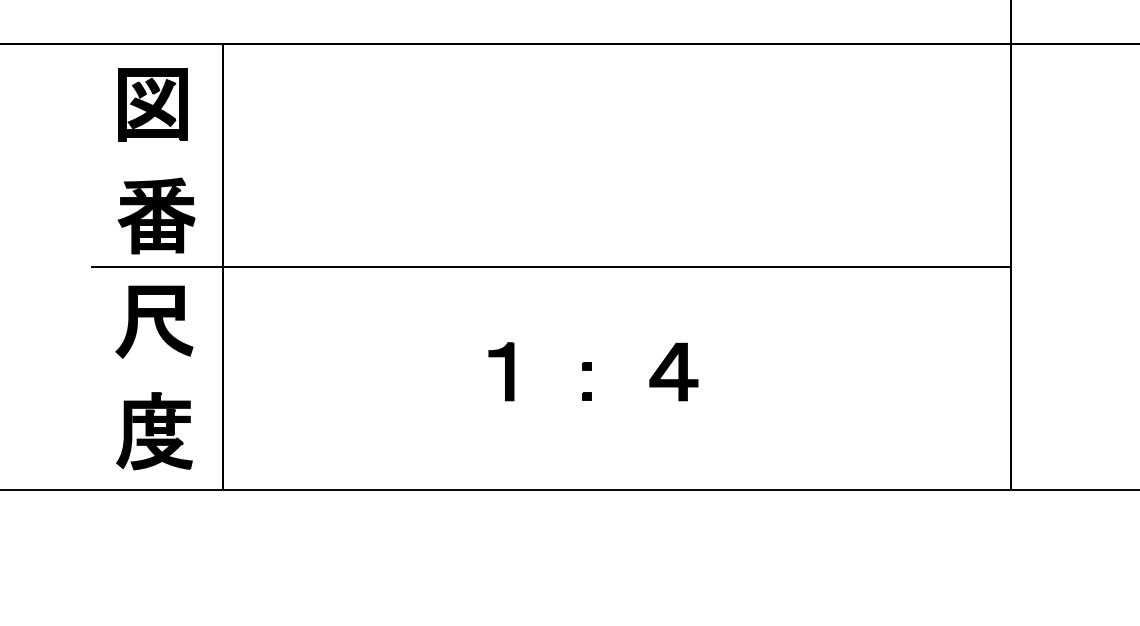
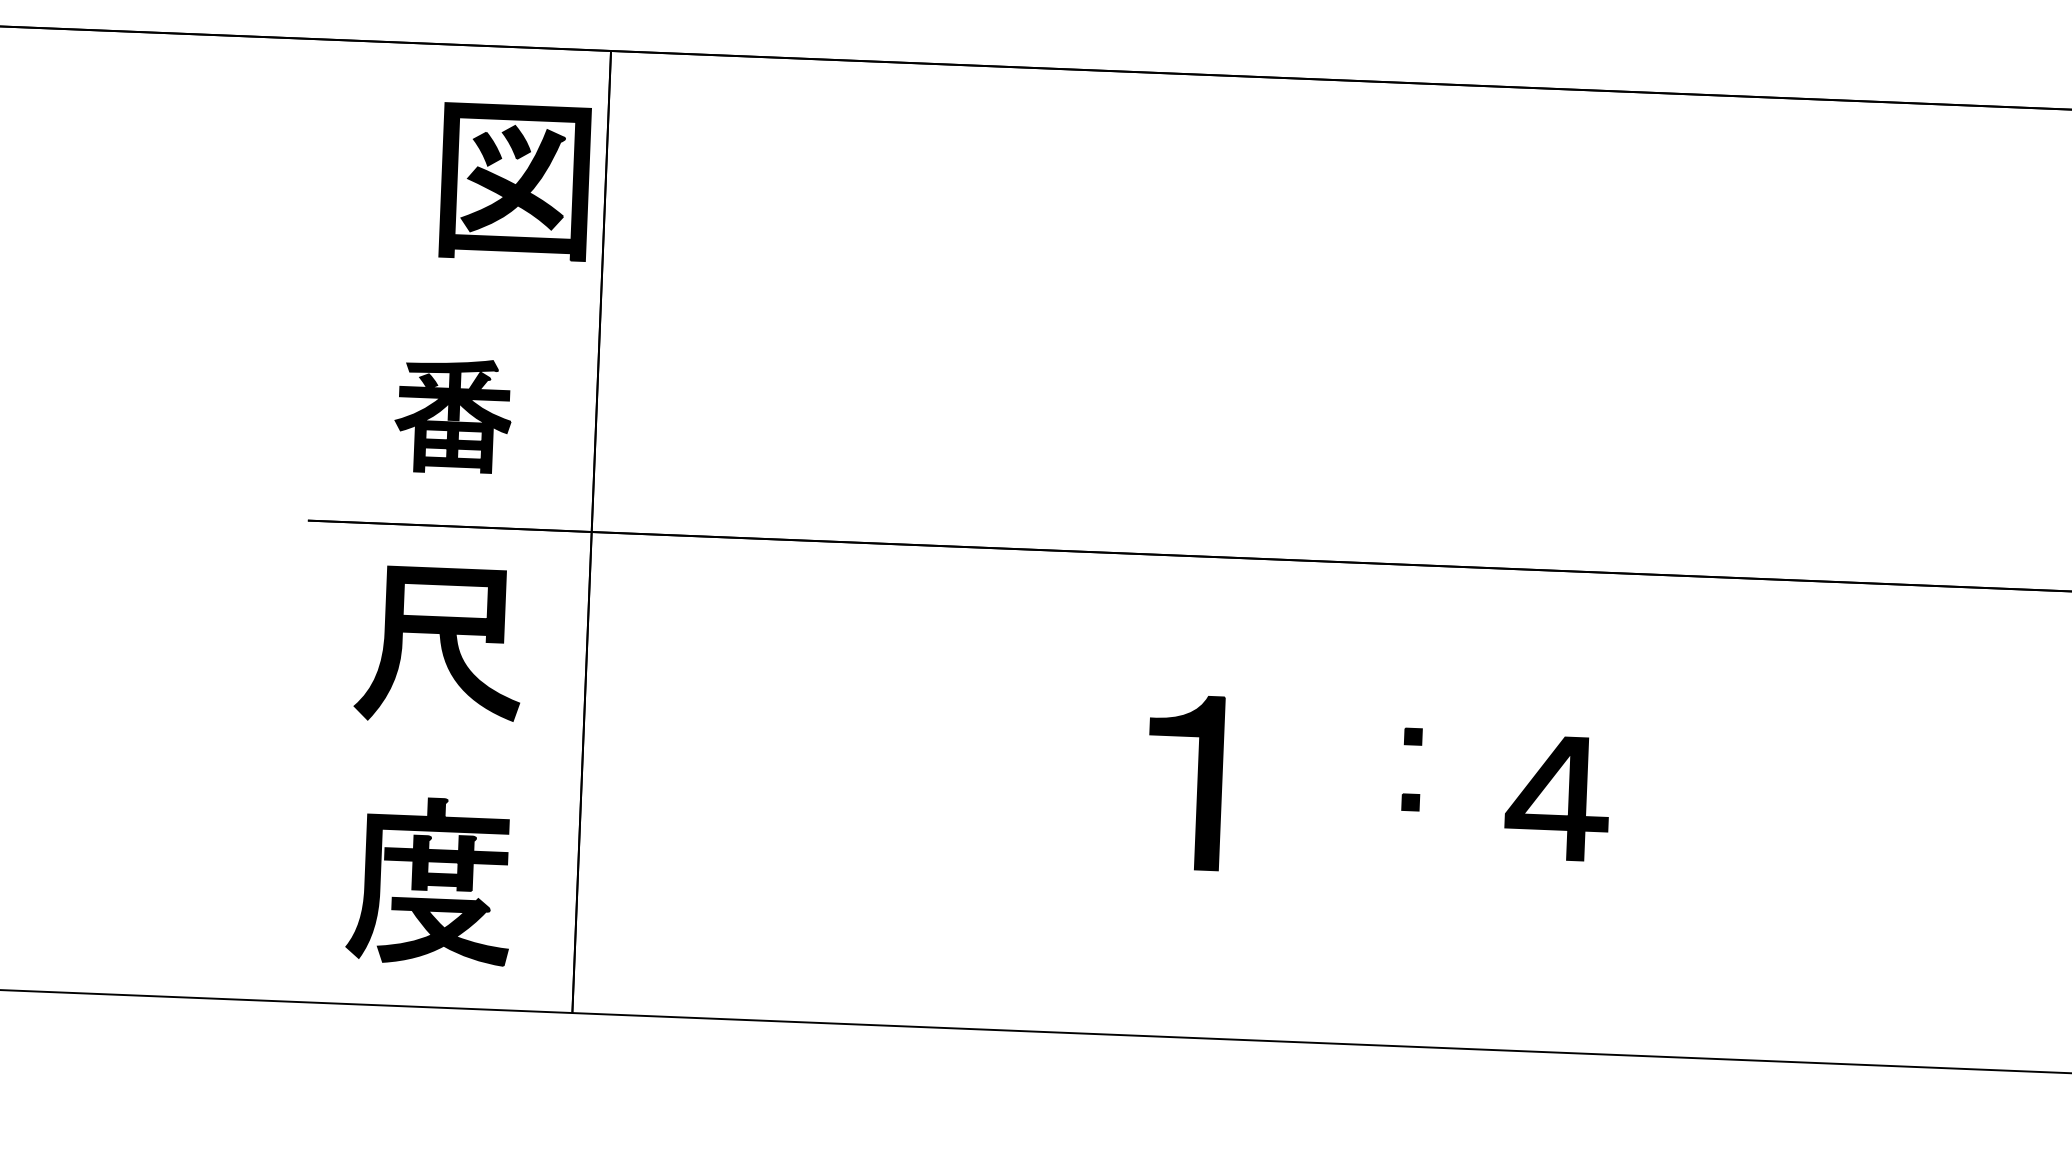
part: (152, 104) -> (514, 181), moved
part: (156, 215) -> (452, 415), size x0.7
part: (586, 370) -> (1411, 745), moved
part: (501, 371) -> (1185, 782), size x1.4

